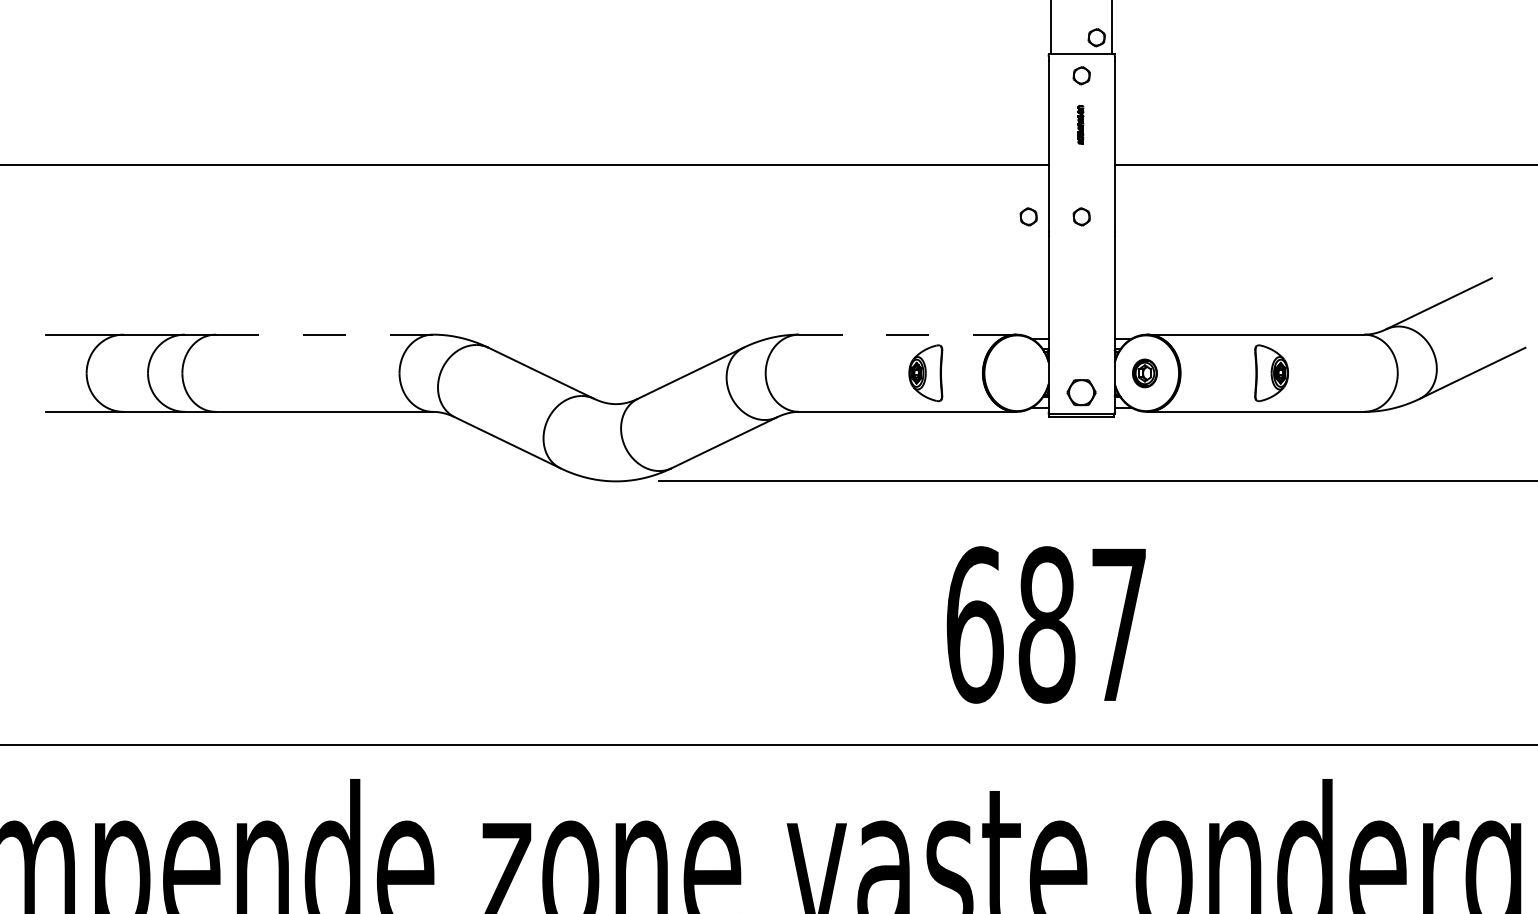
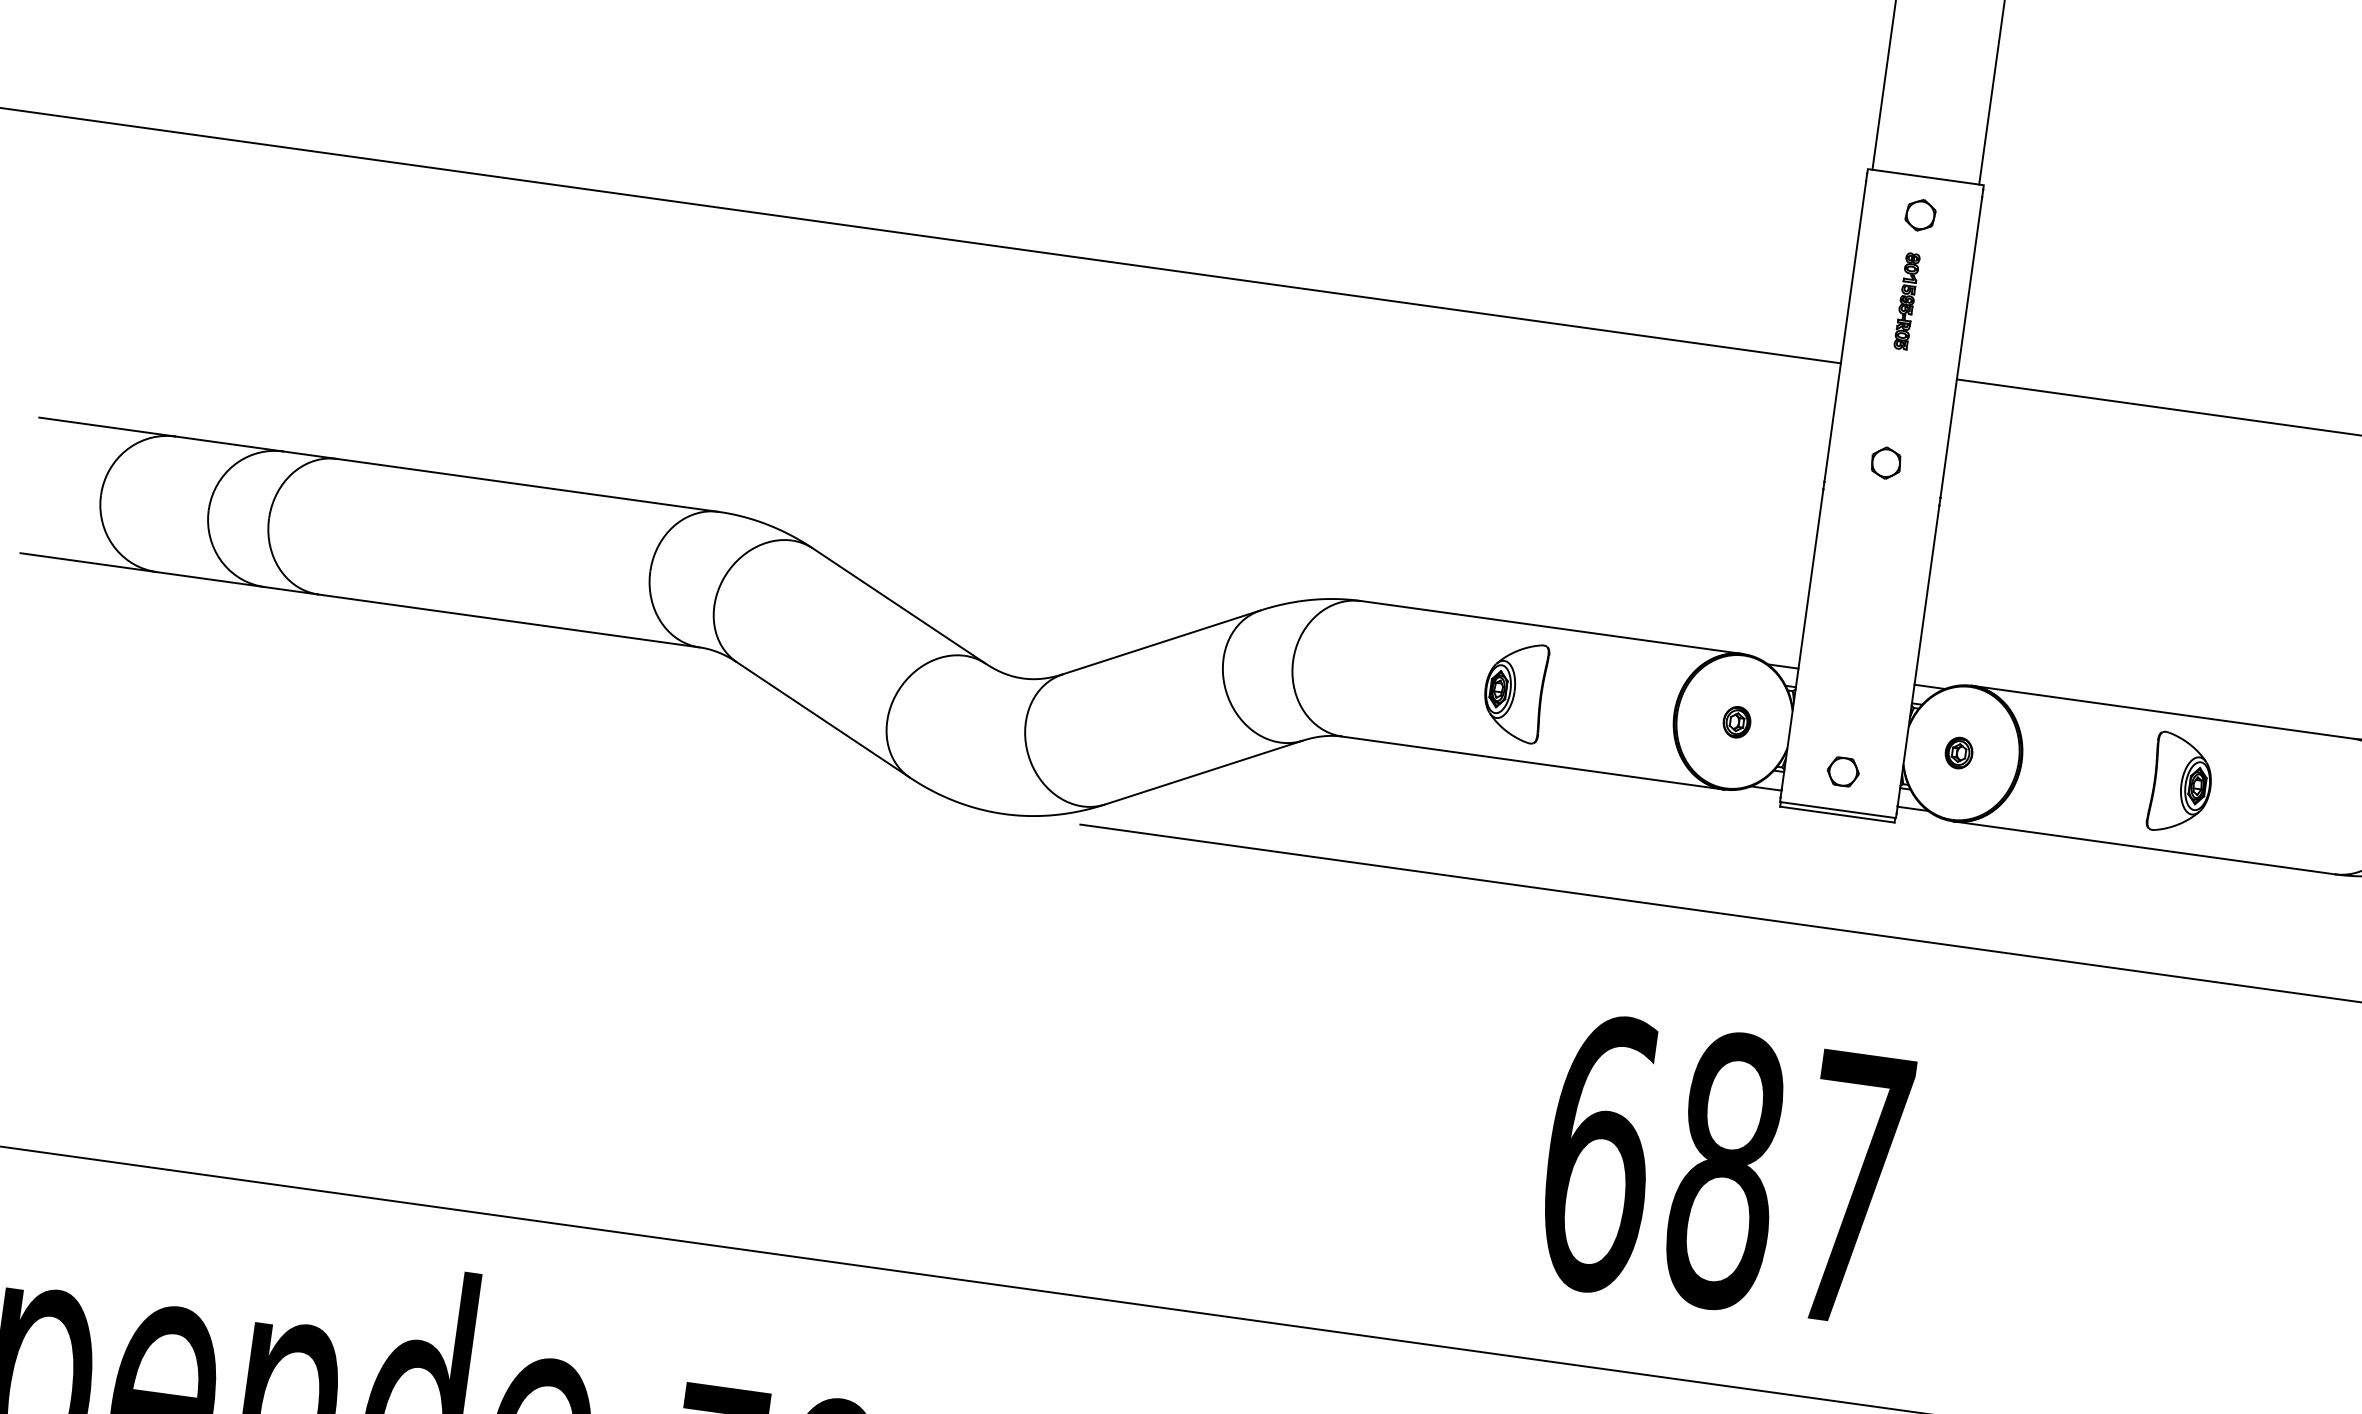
part: (1096, 37) -> (1955, 151), removed
part: (1080, 124) -> (1906, 300), size x1.43
part: (1028, 216) -> (1792, 449), removed
line: (324, 334) -> (528, 485), dashed -> solid
line: (907, 334) -> (1551, 627), dashed -> solid
part: (1018, 372) -> (1737, 720), added
part: (1144, 372) -> (1958, 751), size x0.62
part: (925, 373) -> (1514, 691), moved
part: (1081, 392) -> (1842, 771), size x0.62

